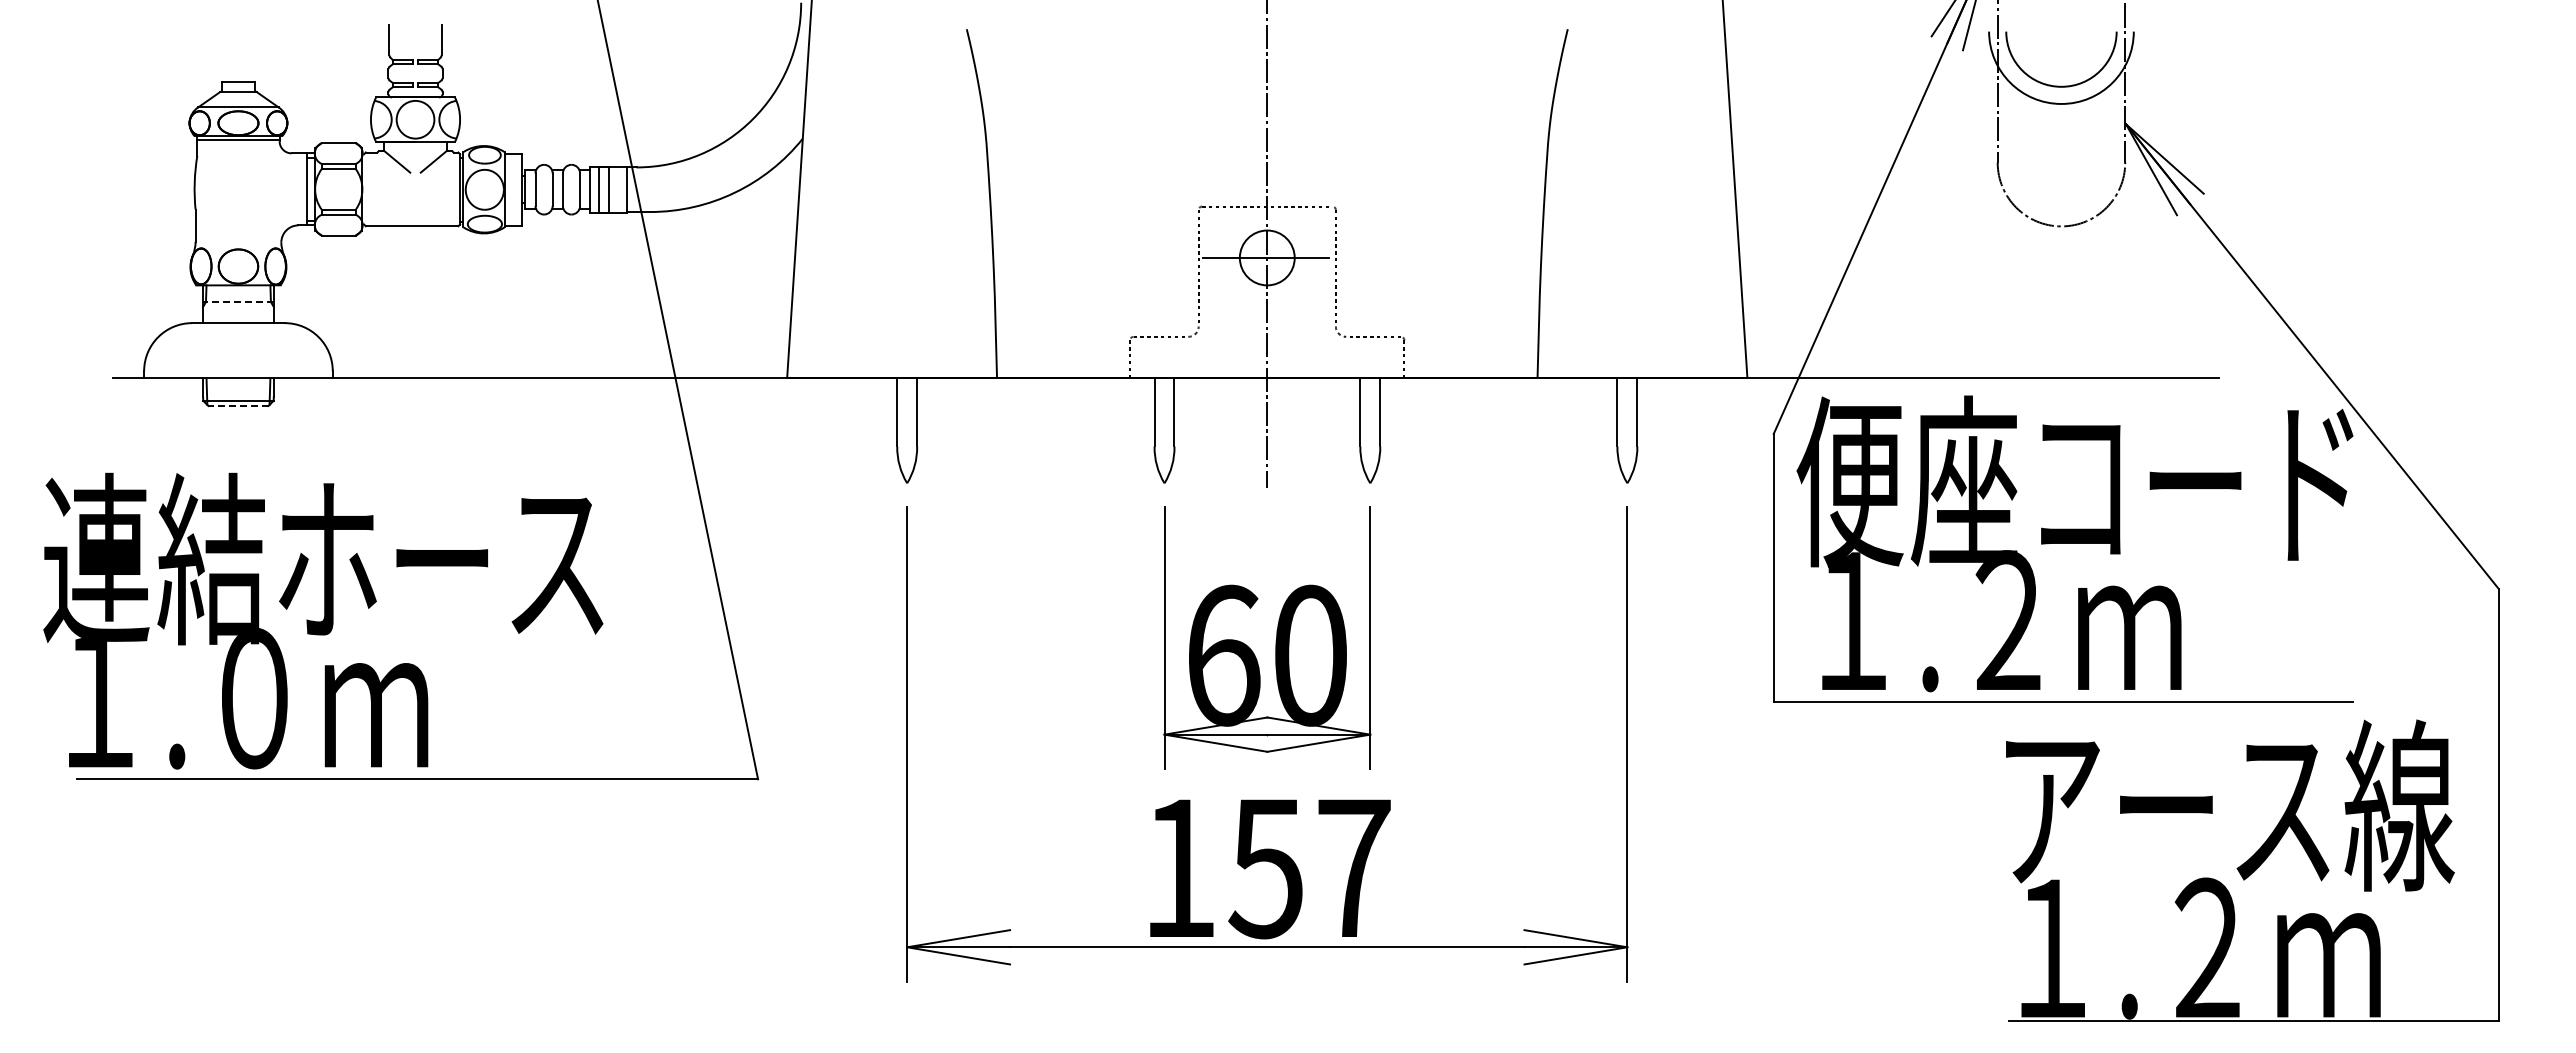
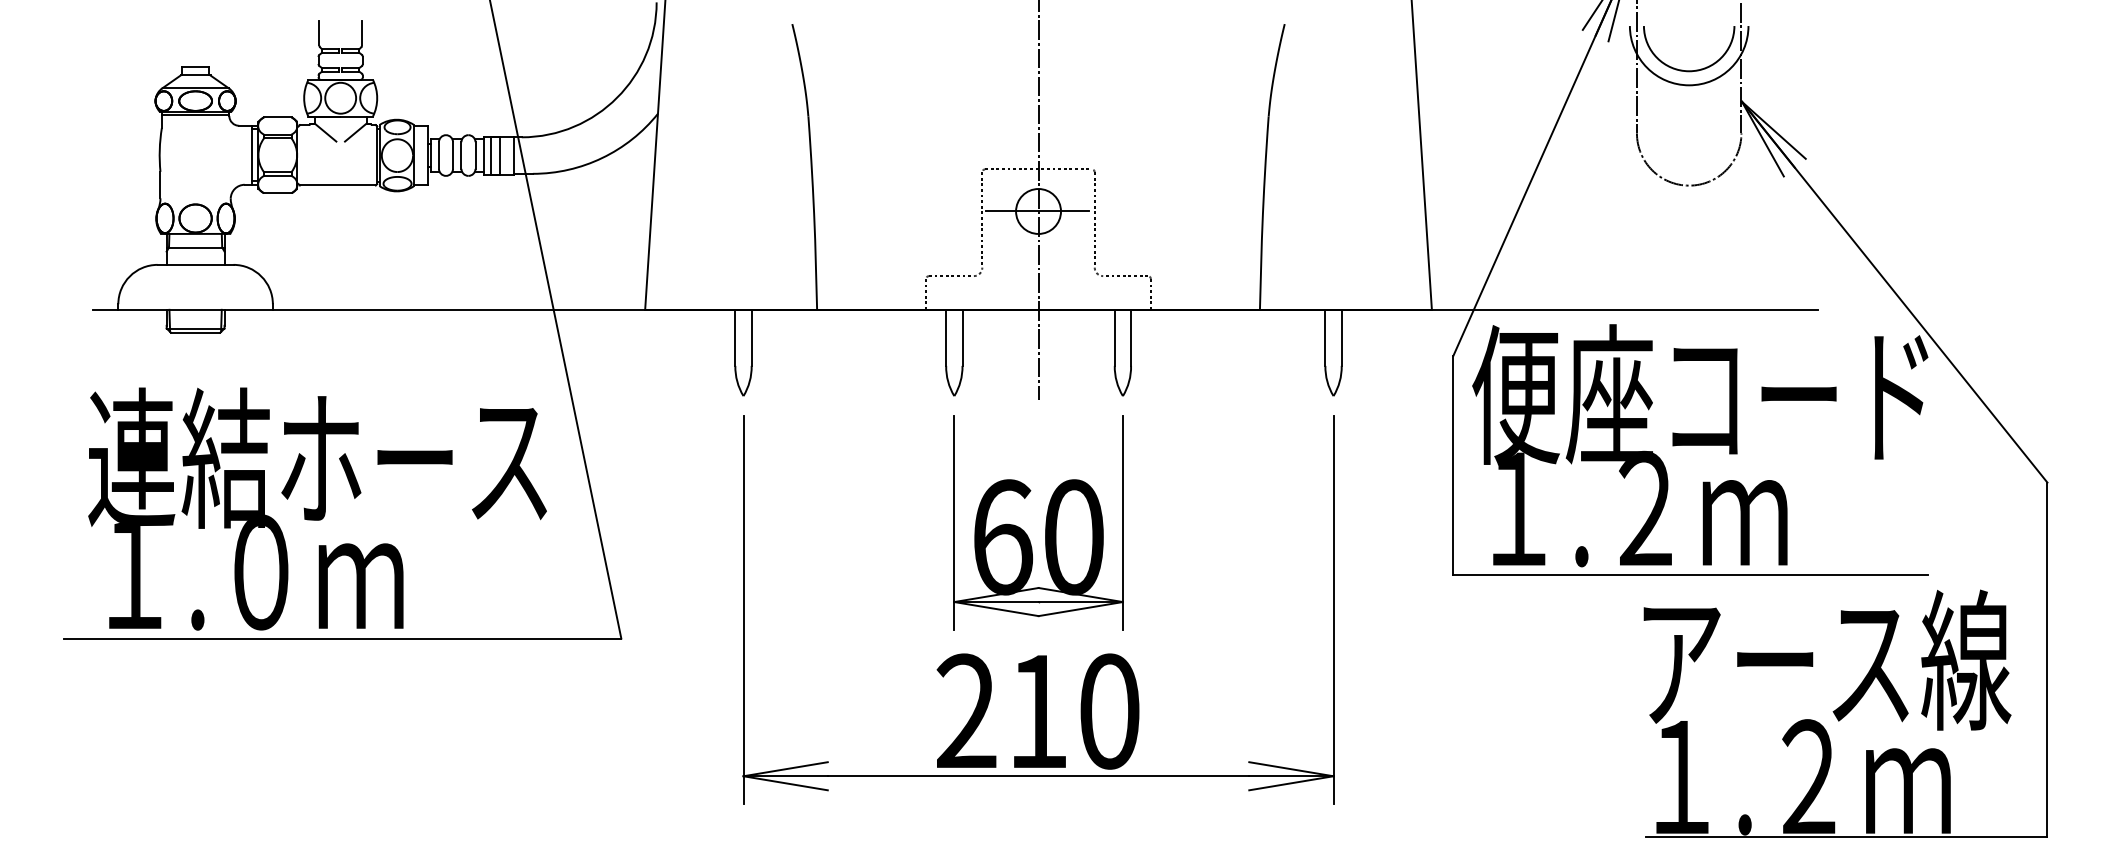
line: (237, 302) -> (194, 247), dashed -> solid
line: (237, 405) -> (194, 332), dashed -> solid
text: (323, 620) -> (317, 508), moved
text: (1266, 868) -> (1037, 711), 157 -> 210

